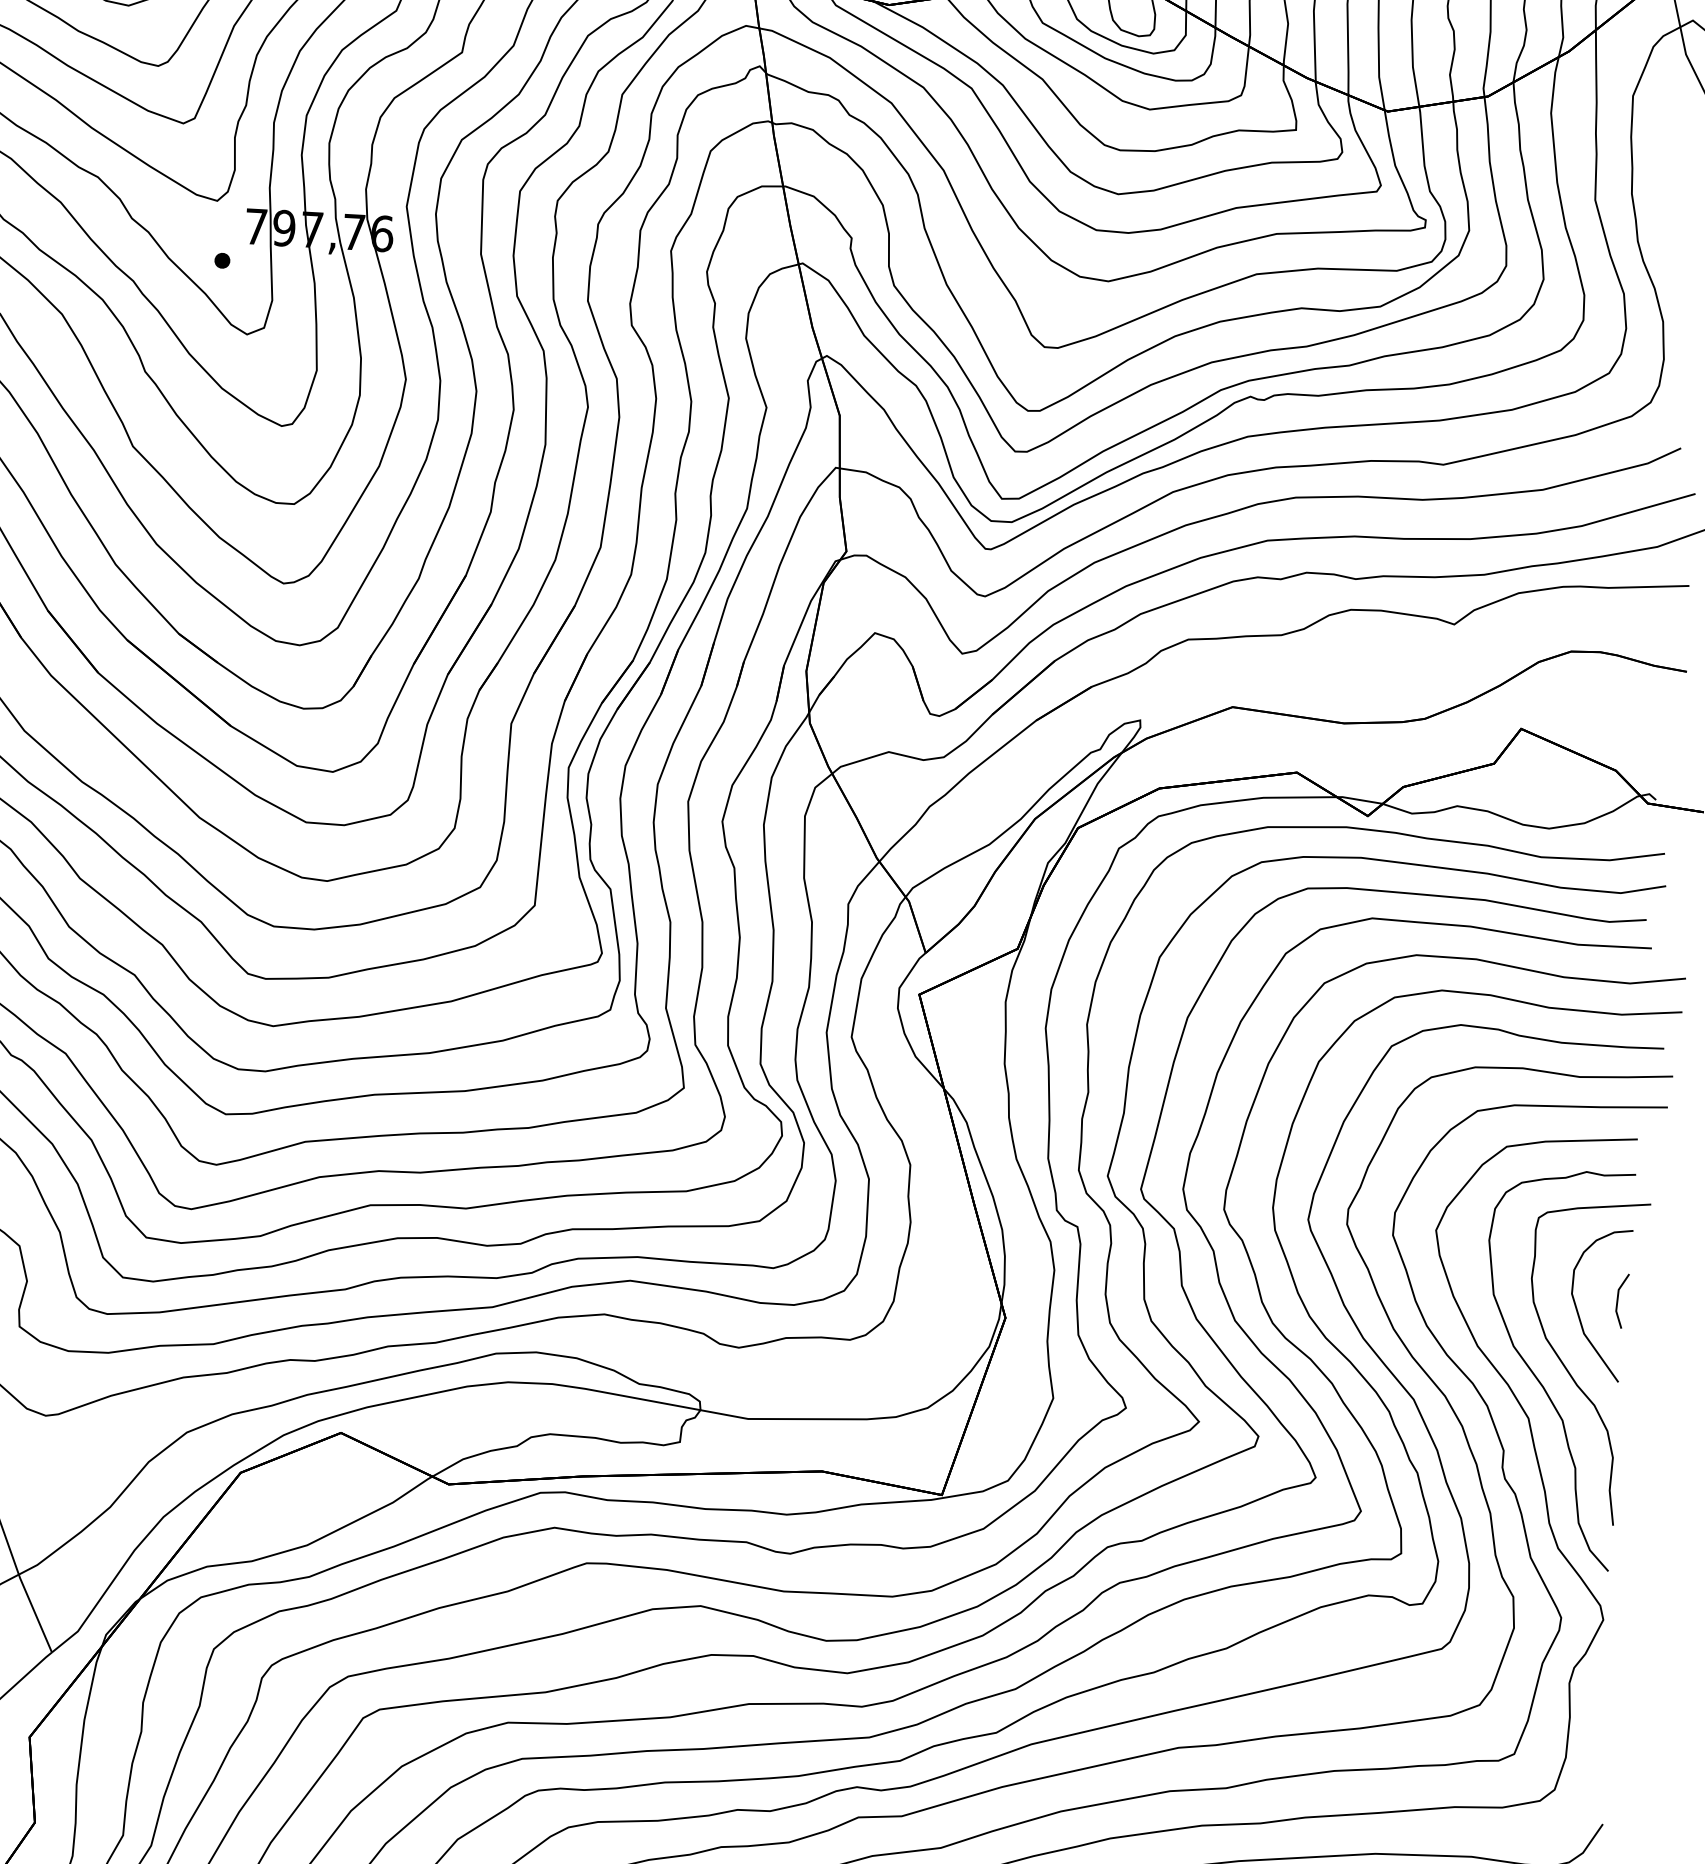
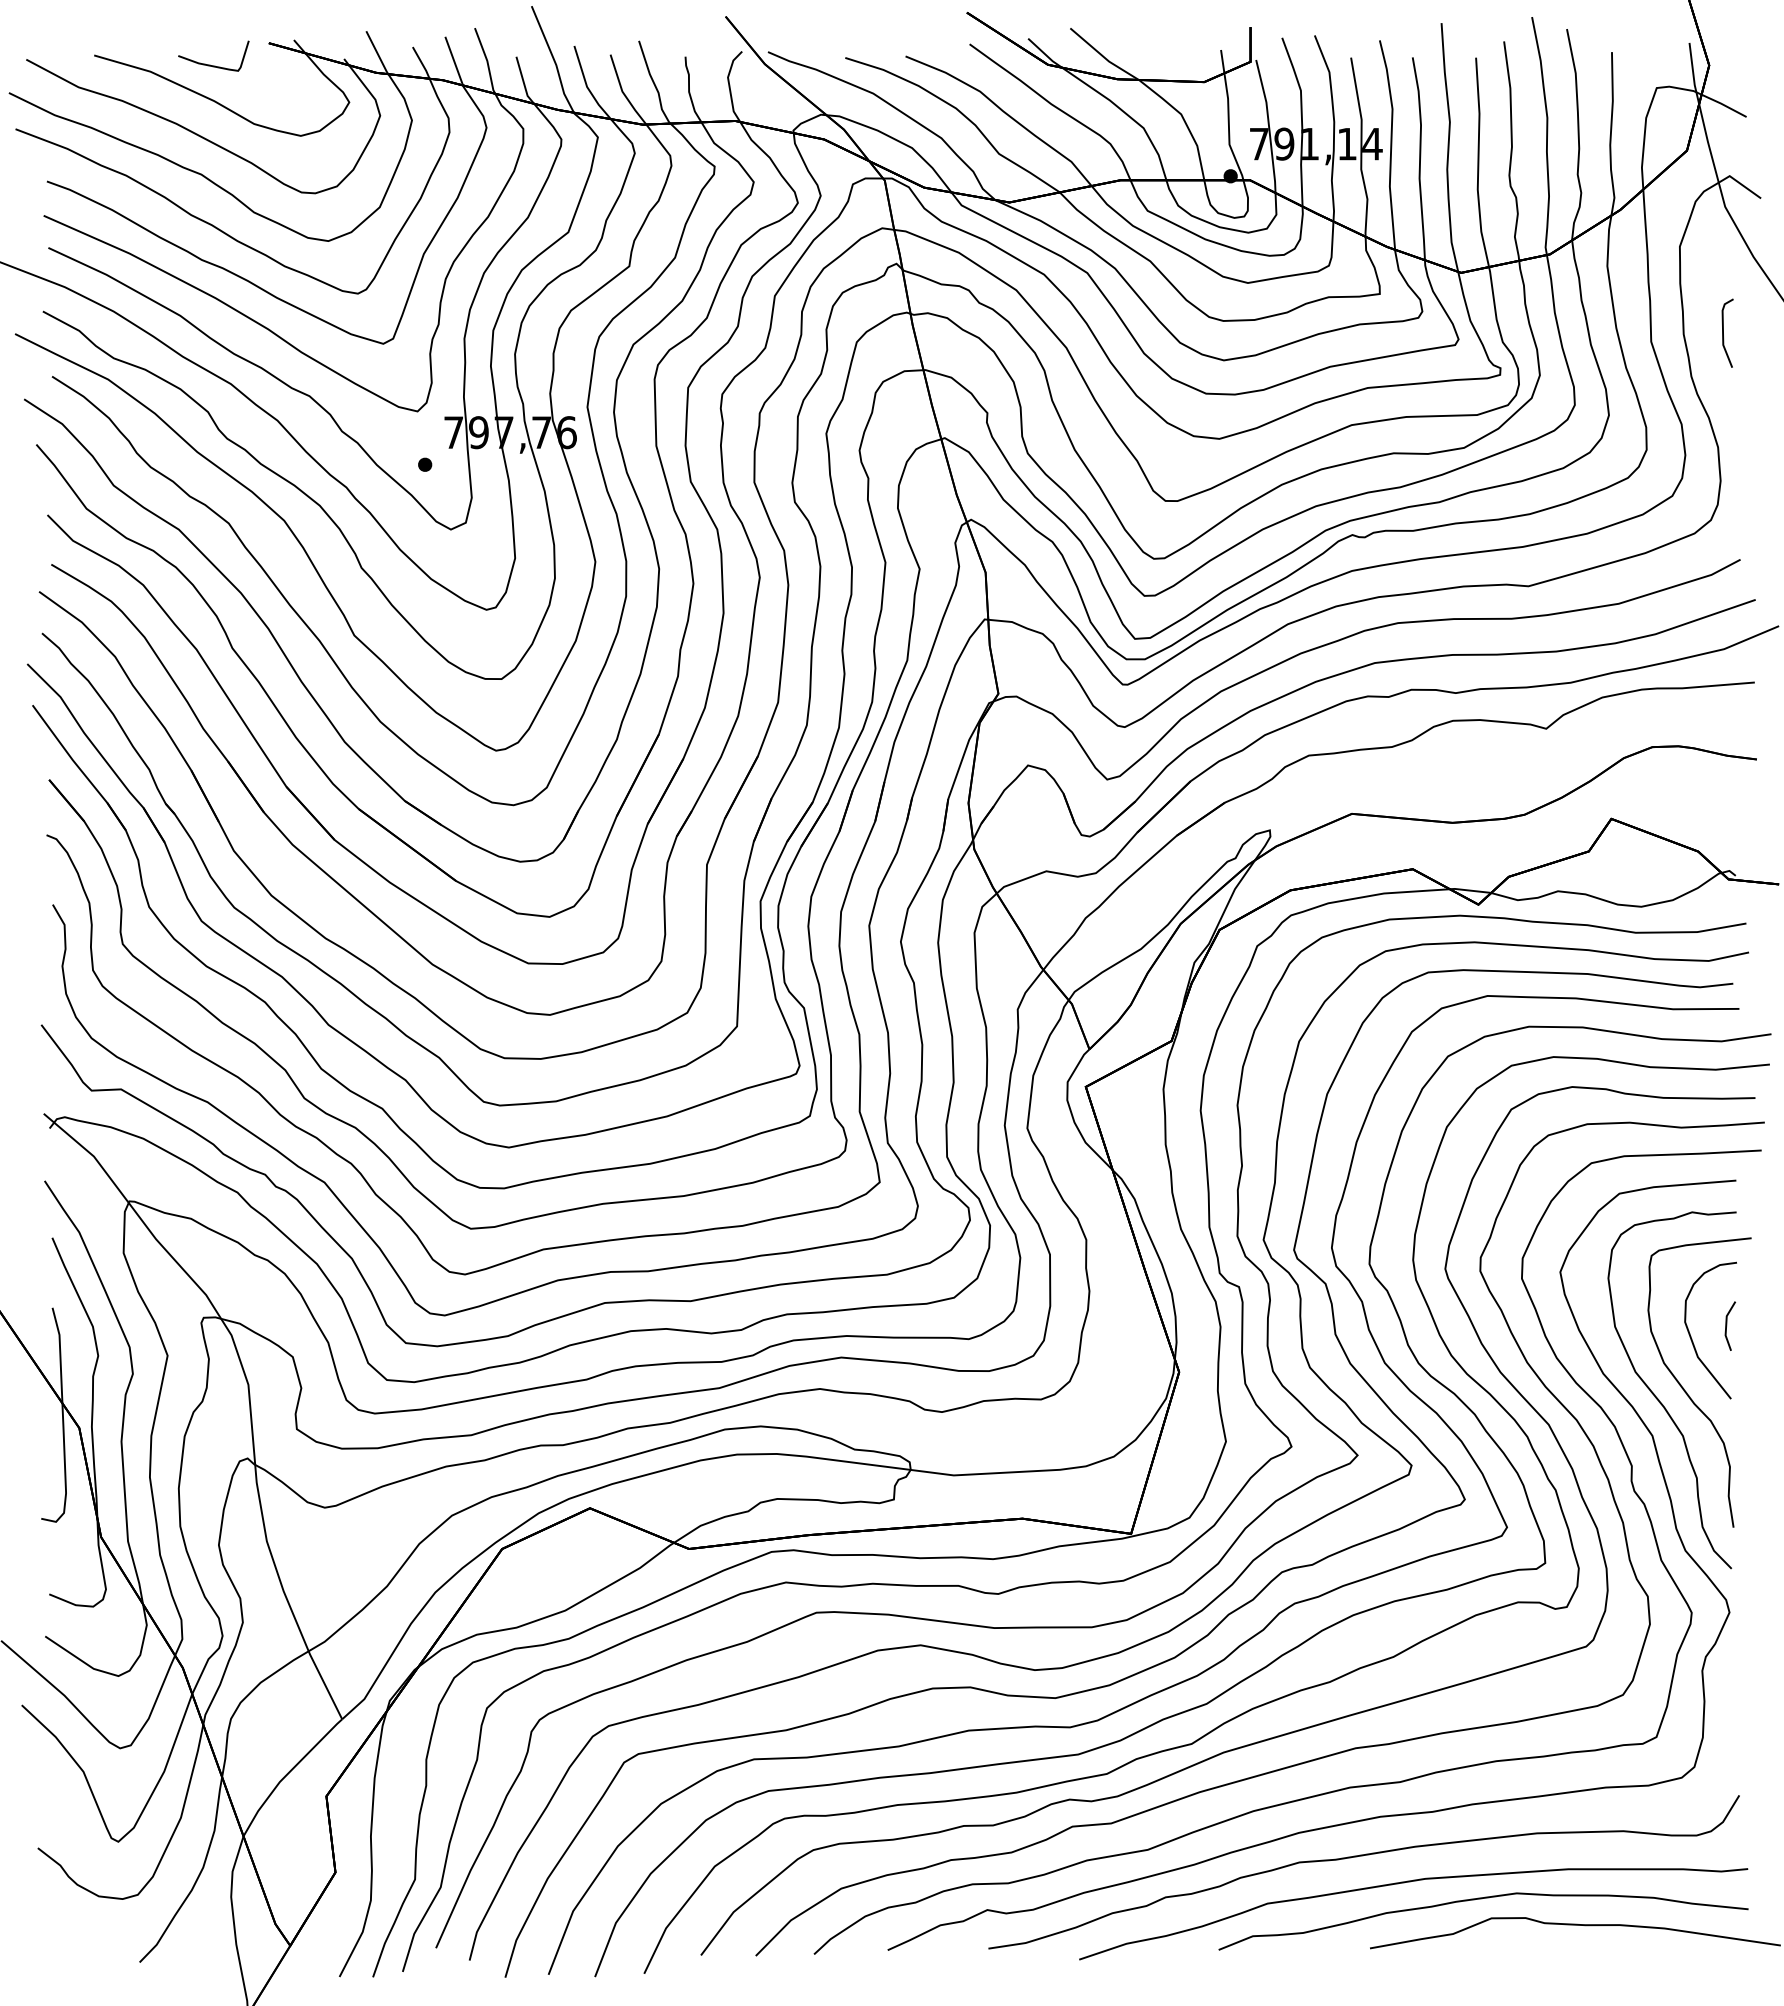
line: (1676, 194) -> (1723, 332), added

